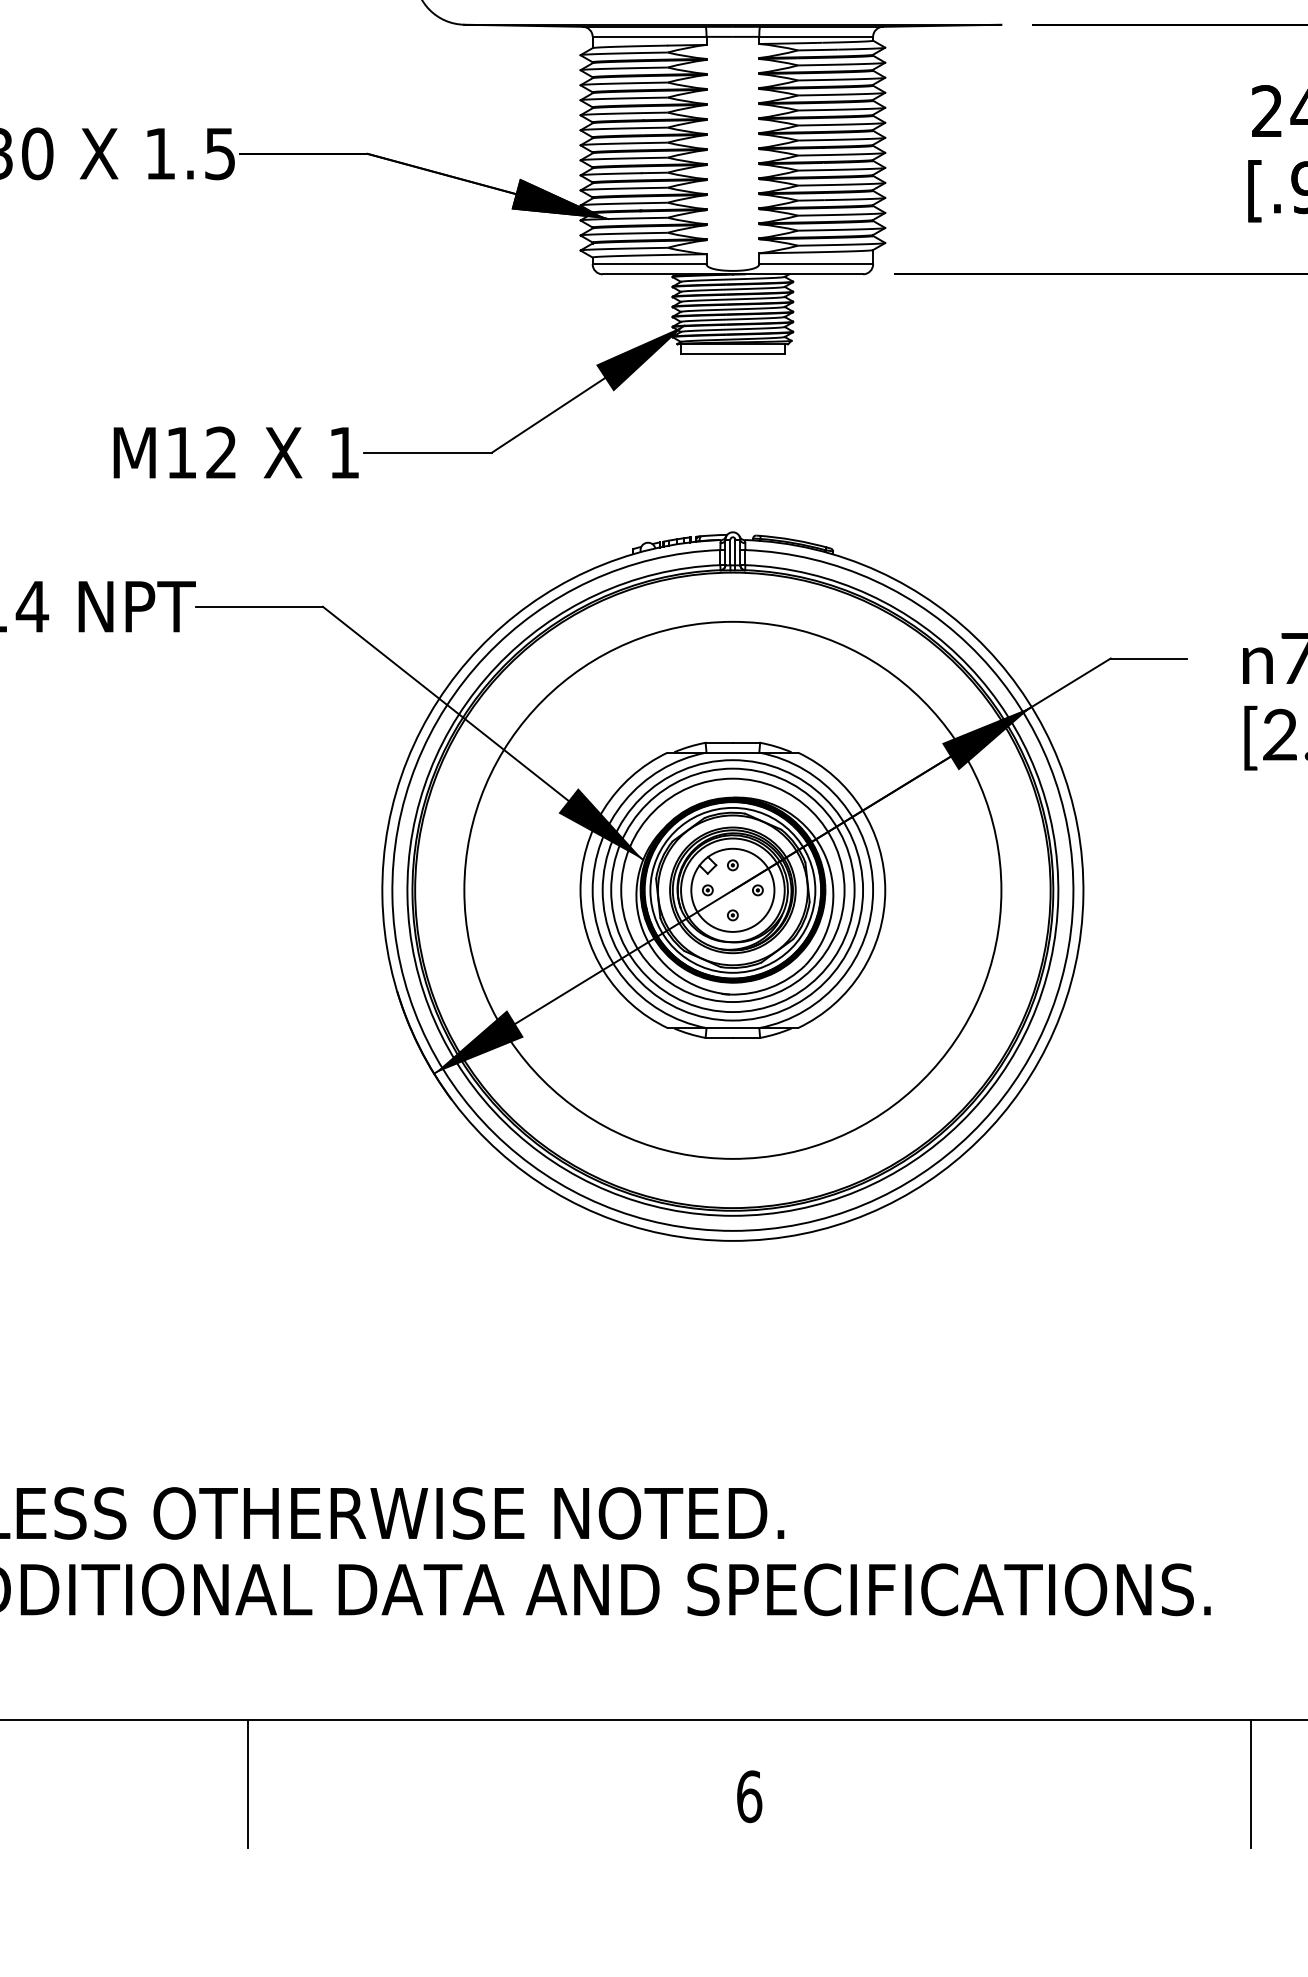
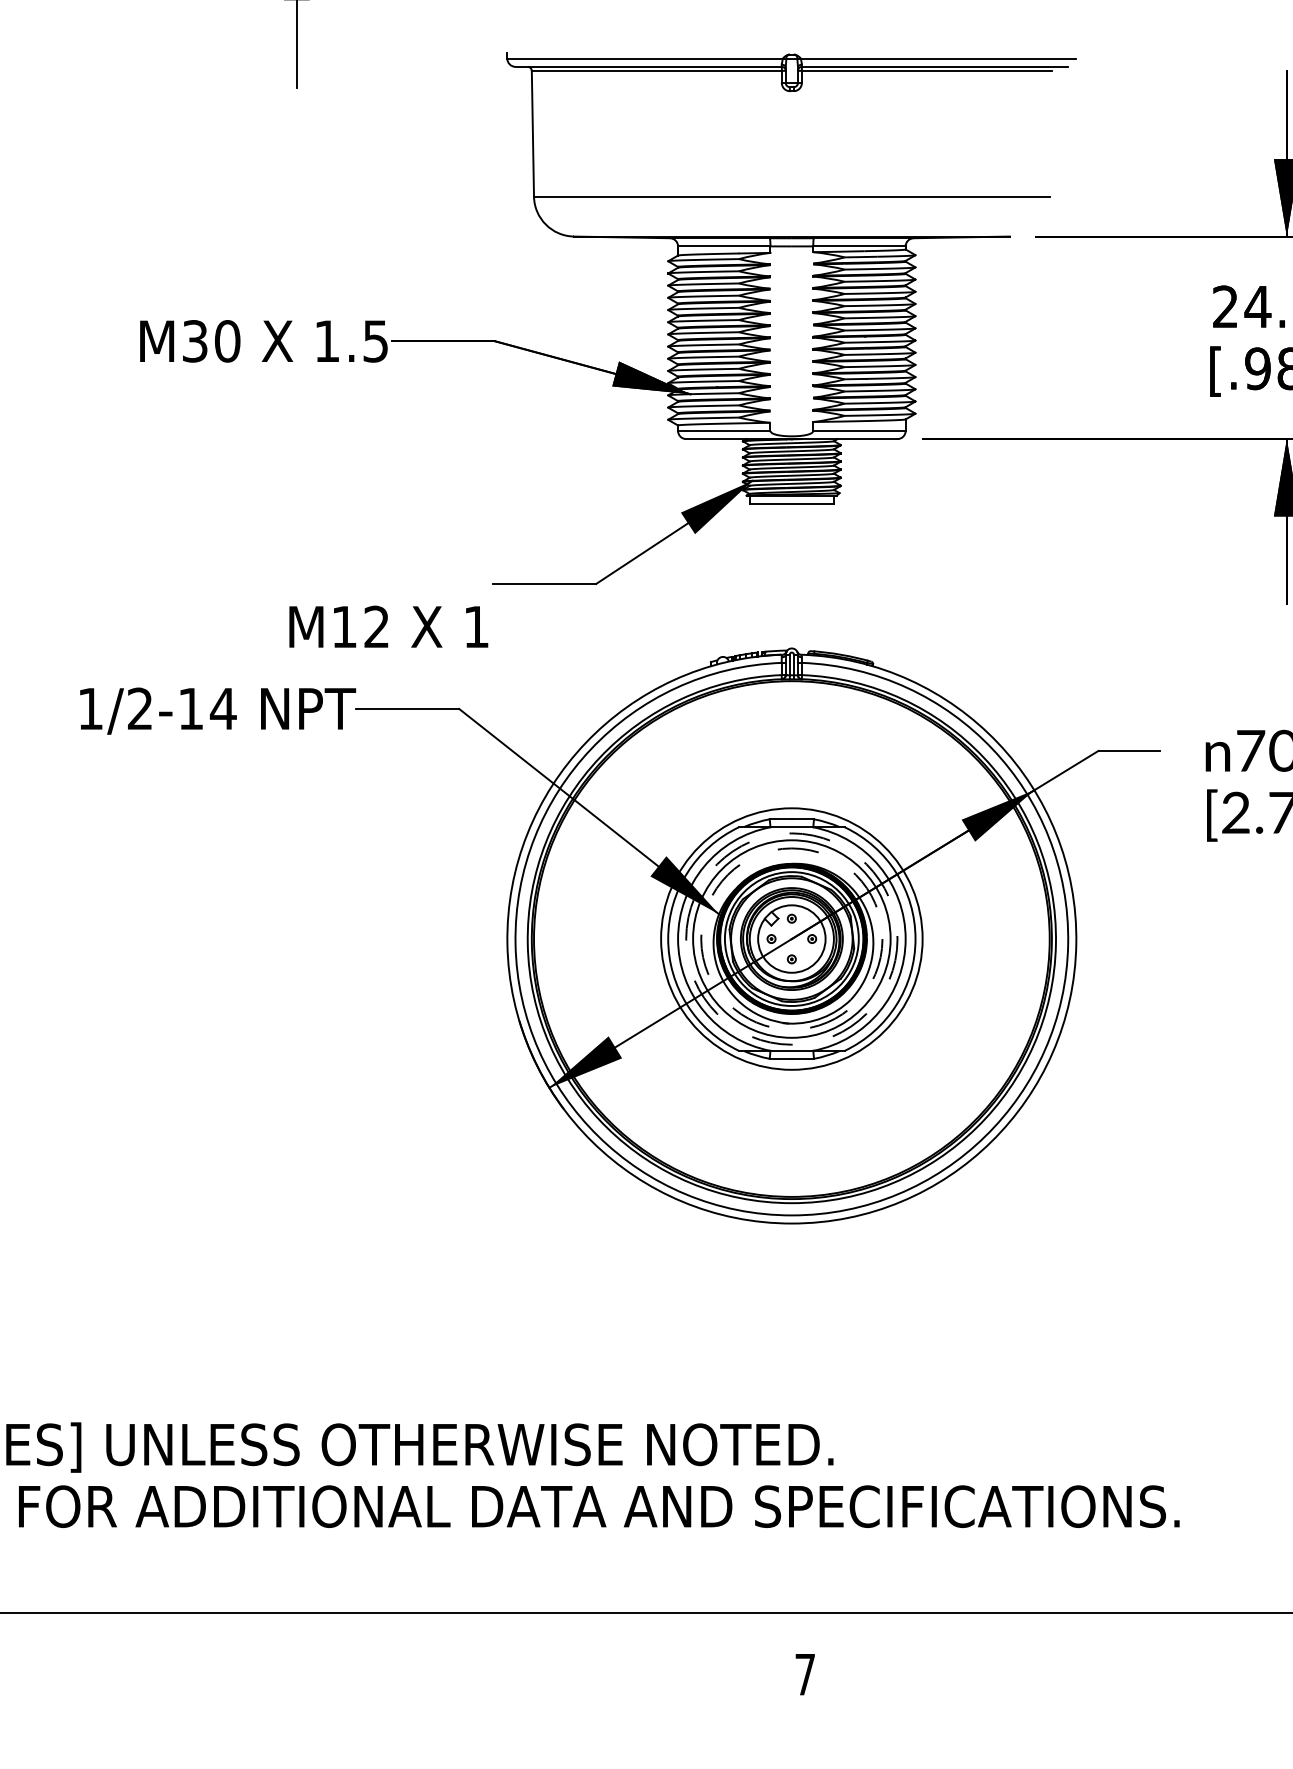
text: (235, 452) -> (388, 626), moved
circle: (732, 889) -> (791, 938), size x0.6
circle: (732, 889) -> (791, 938), solid -> dashed
circle: (732, 889) -> (791, 938), solid -> dashed
line: (248, 1783) -> (398, 1663), removed
line: (1251, 1783) -> (1212, 1663), removed
text: (749, 1796) -> (805, 1674), 6 -> 7

